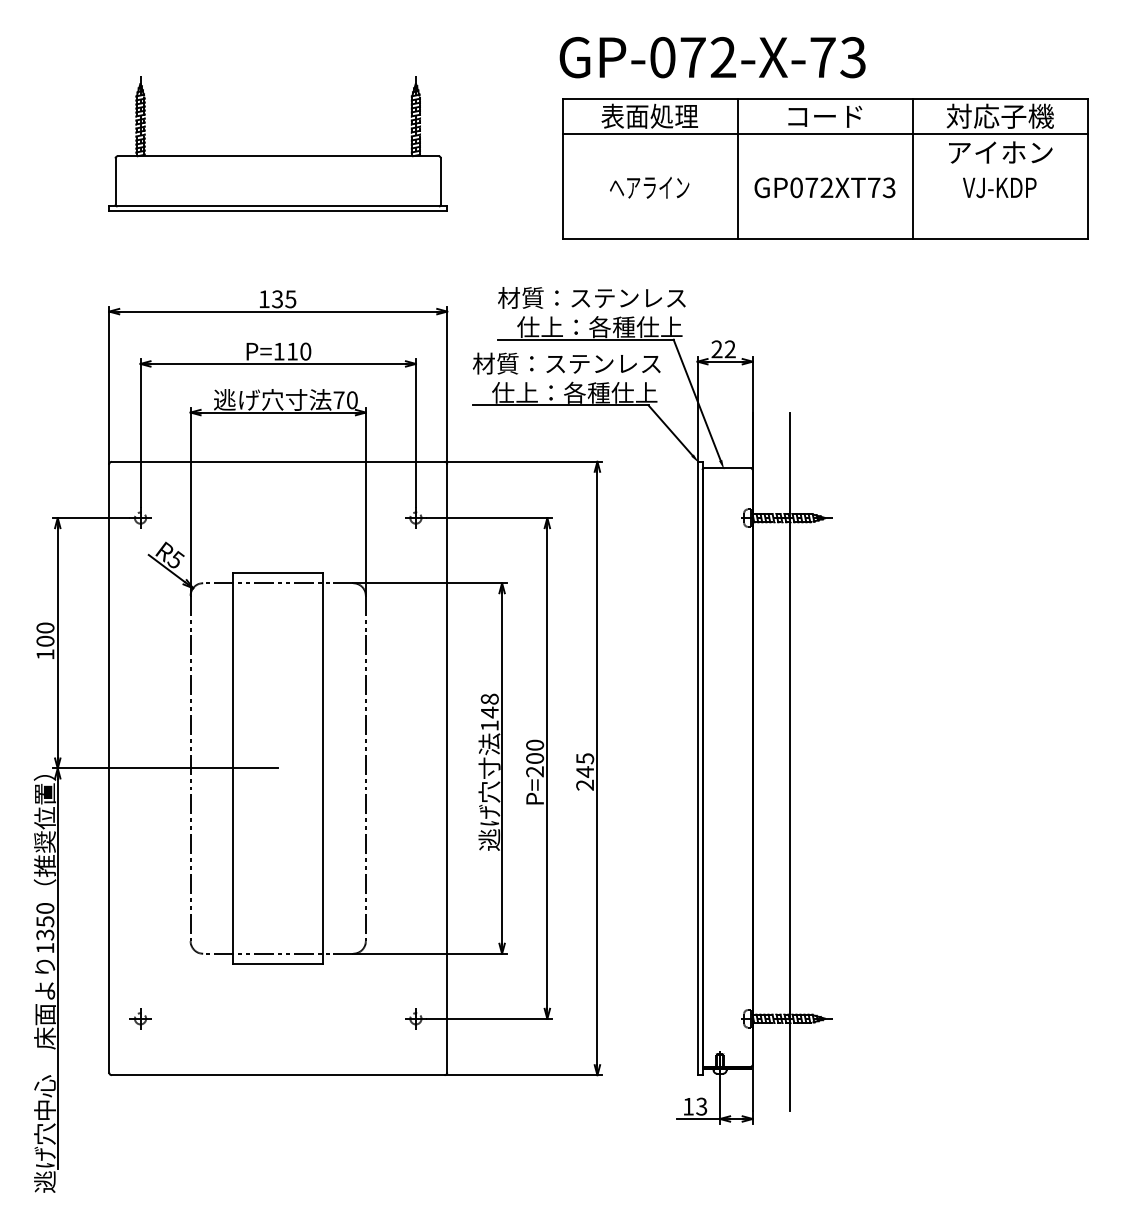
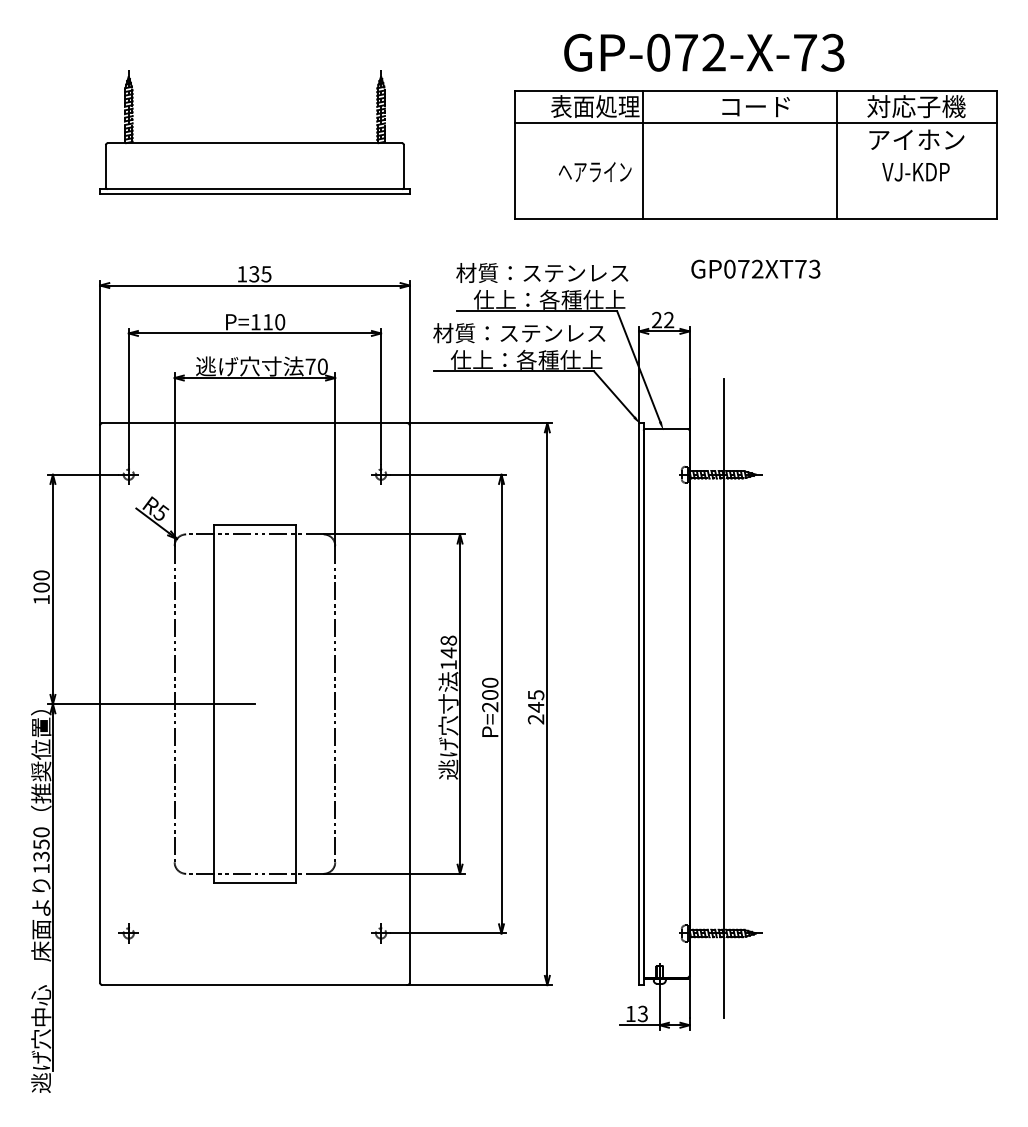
text: (712, 57) -> (704, 52), moved
line: (737, 169) -> (642, 155), moved
text: (824, 187) -> (755, 268), moved

